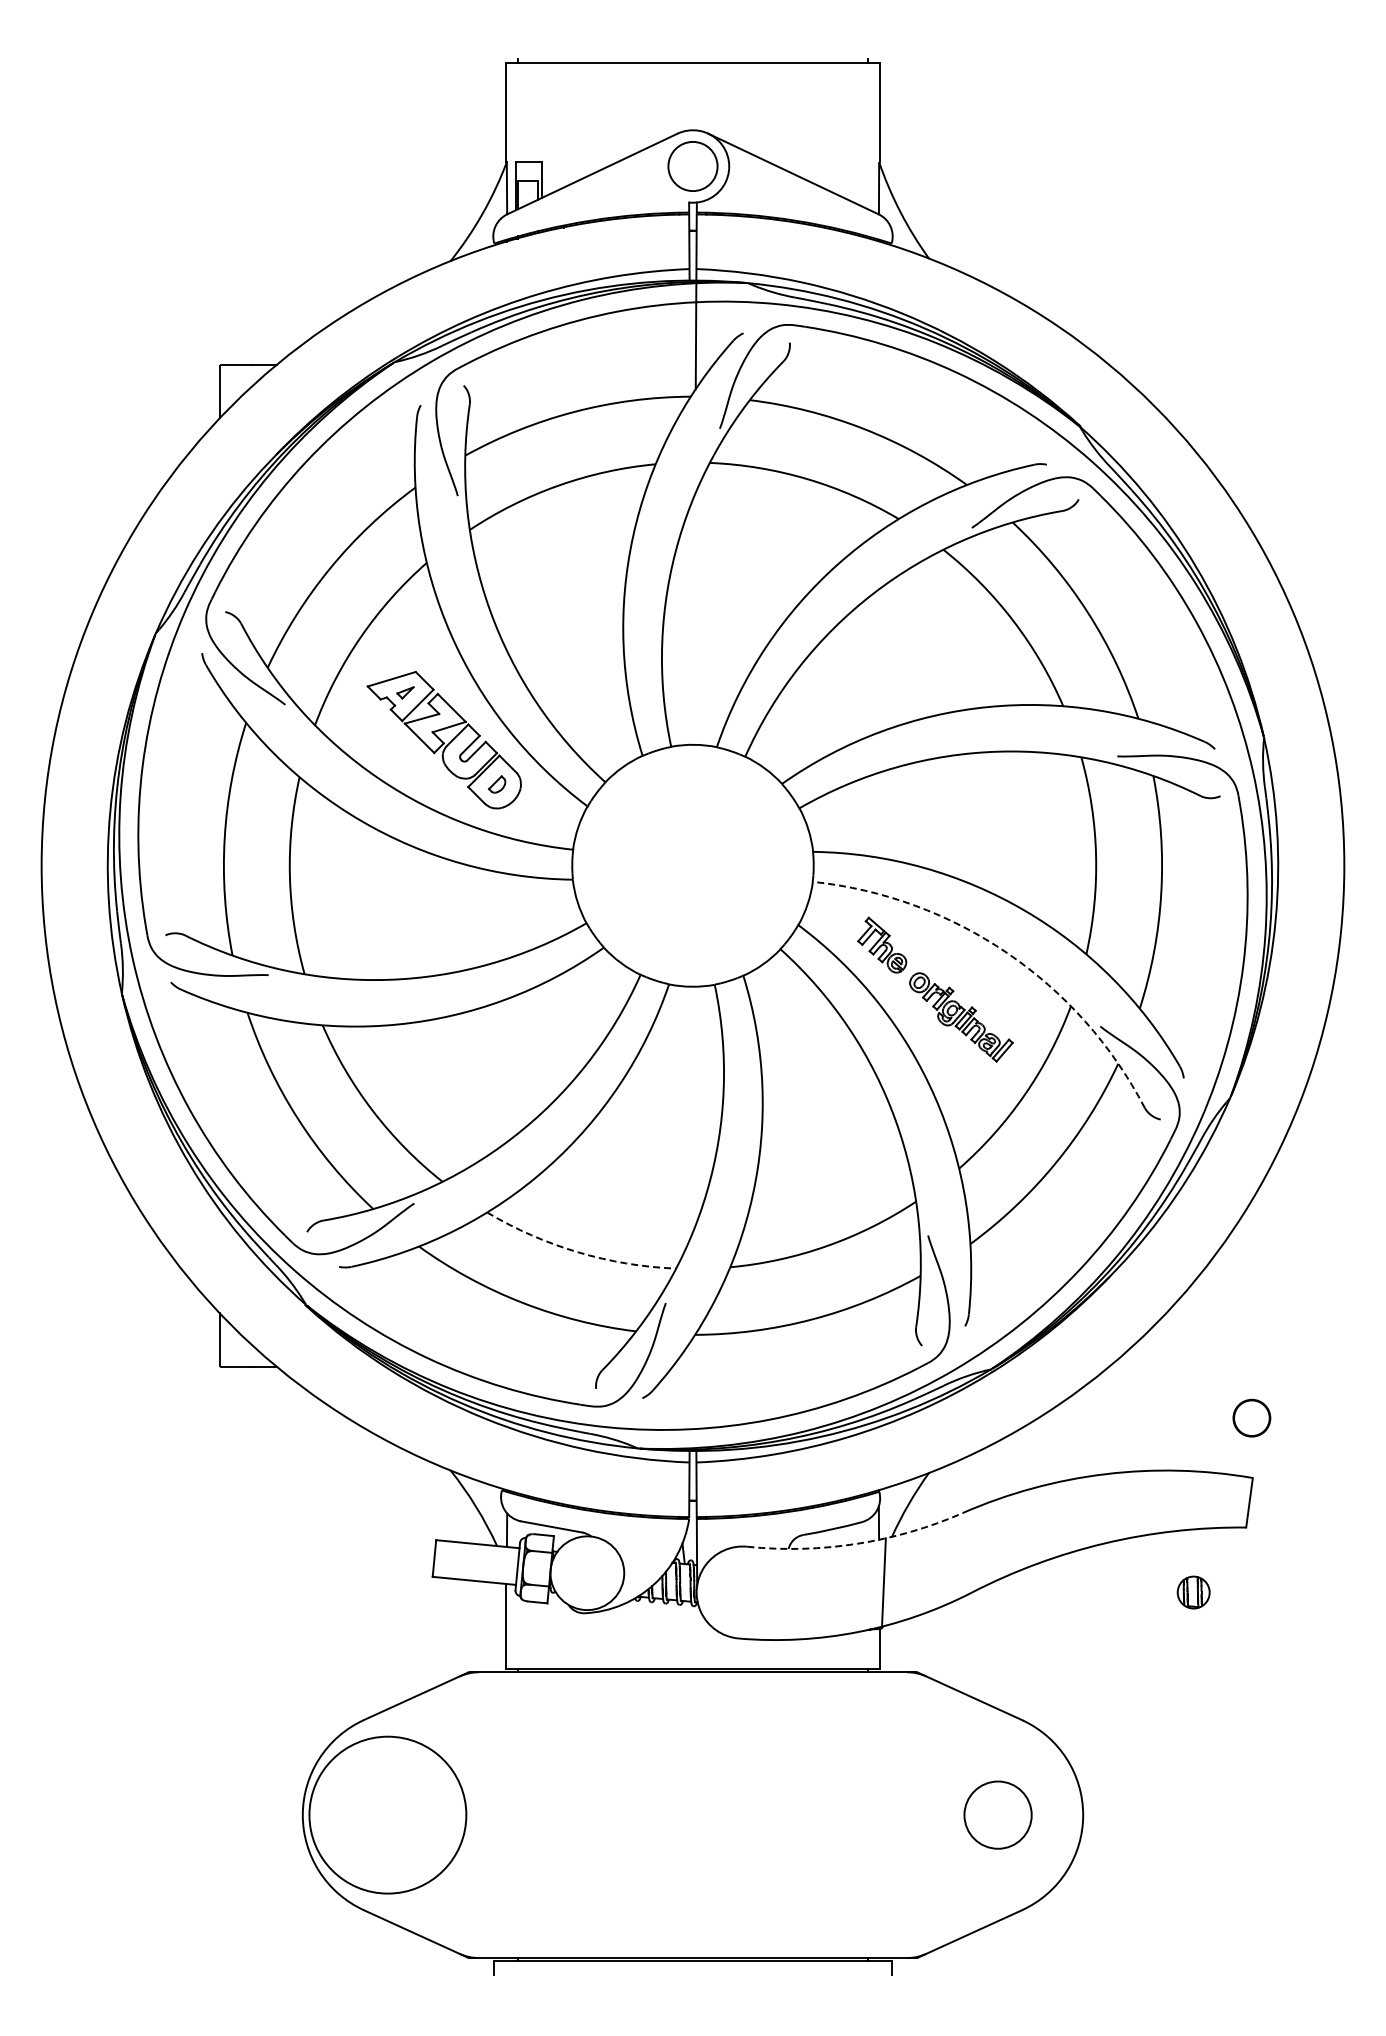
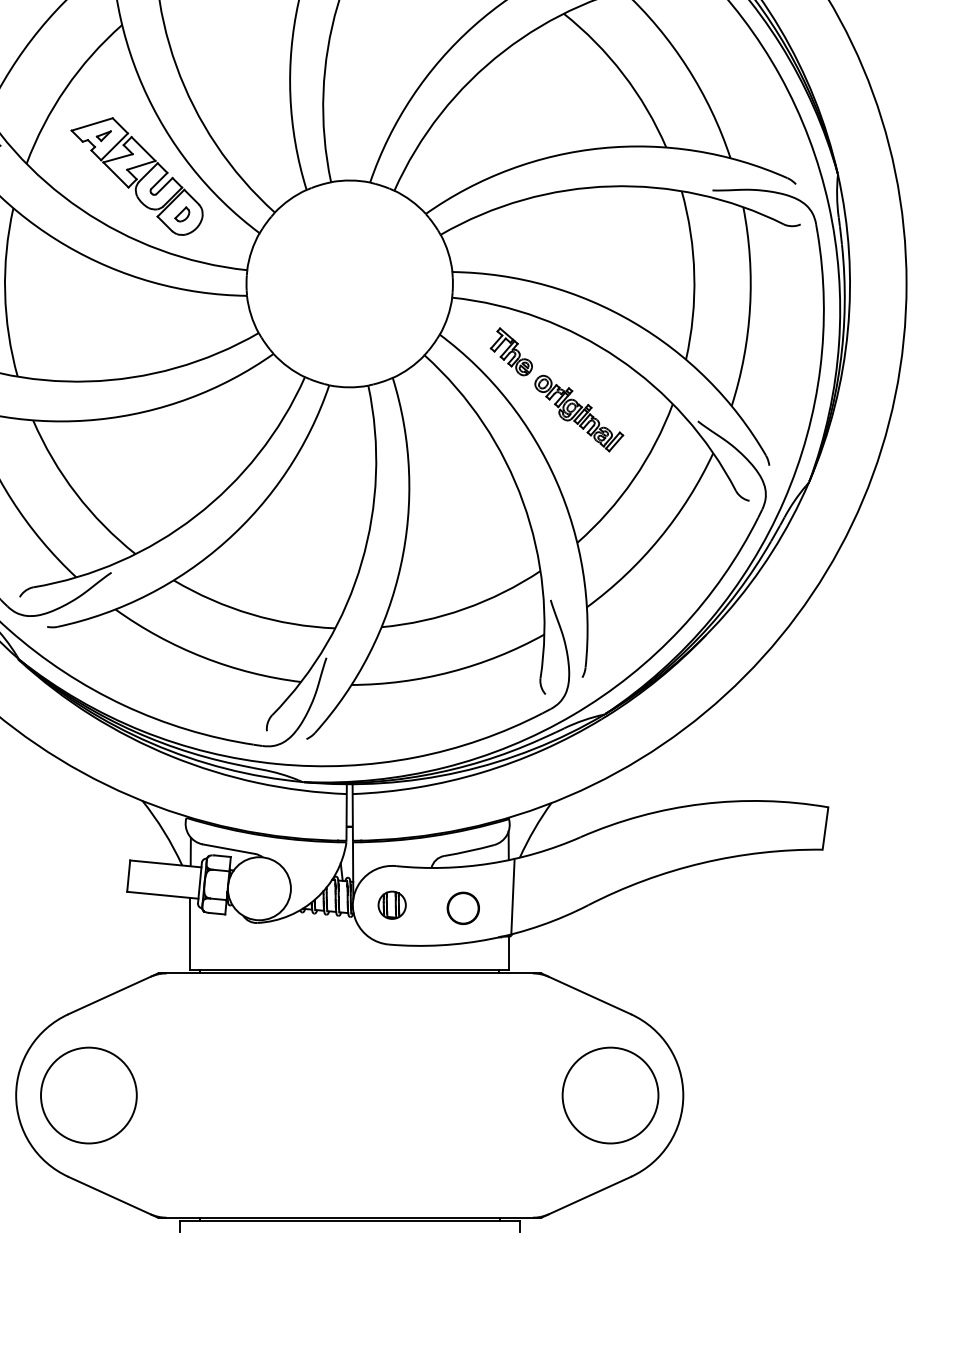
arc: (1007, 953) -> (618, 358), dashed -> solid
arc: (578, 1252) -> (251, 614), dashed -> solid
part: (1251, 1417) -> (463, 907), moved
arc: (857, 1543) -> (490, 863), dashed -> solid
part: (1193, 1592) -> (392, 905), moved
circle: (387, 1815) -> (88, 1095), size x0.71
circle: (998, 1815) -> (610, 1095), size x1.67

